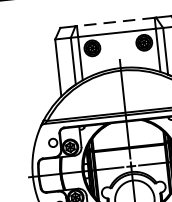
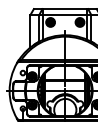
line: (114, 22) -> (64, 9), dashed -> solid

